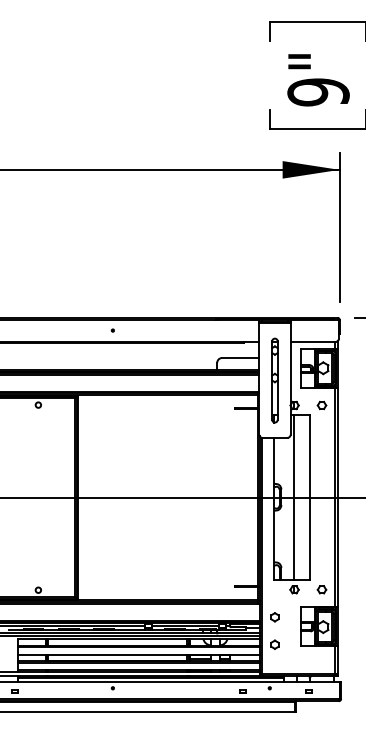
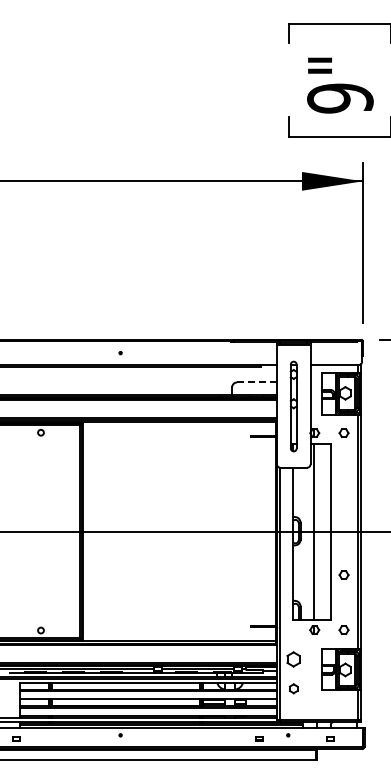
line: (241, 358) -> (257, 382), solid -> dashed
part: (321, 537) -> (343, 574), added
part: (274, 617) -> (293, 659), size x1.6

